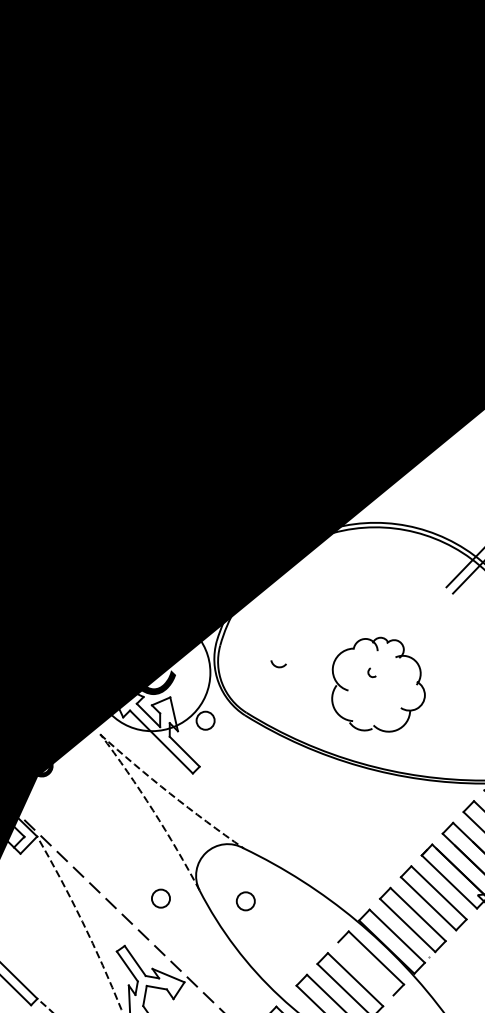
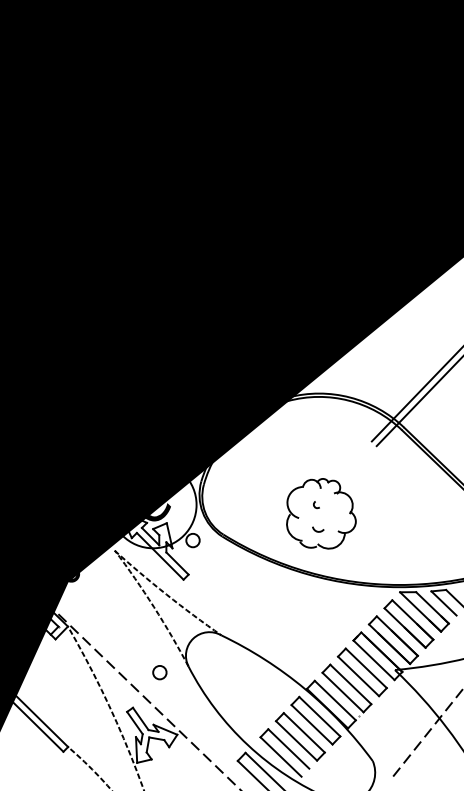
arc: (277, 665) -> (317, 530), moved
circle: (245, 901) -> (222, 674), removed
line: (365, 968) -> (311, 724), added

